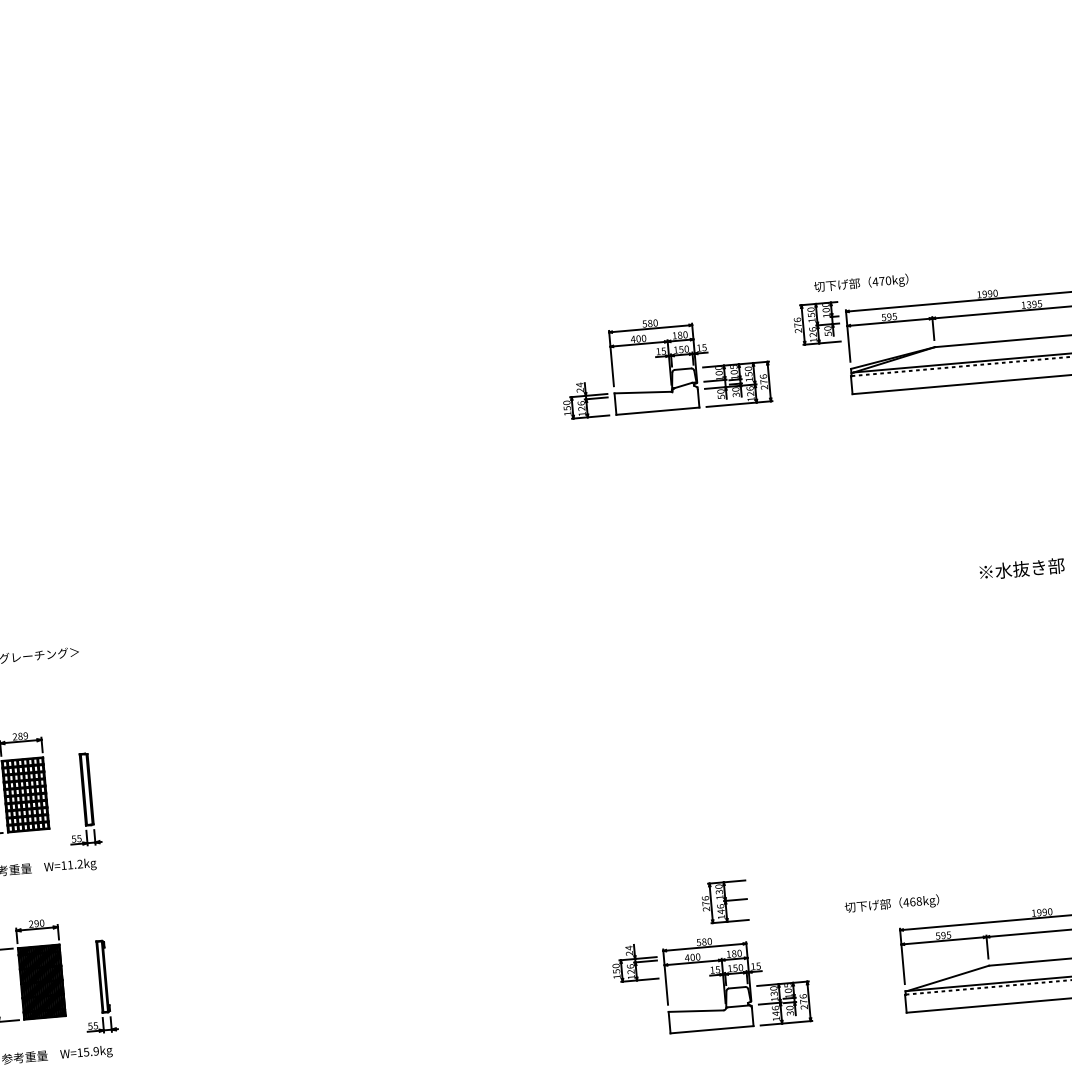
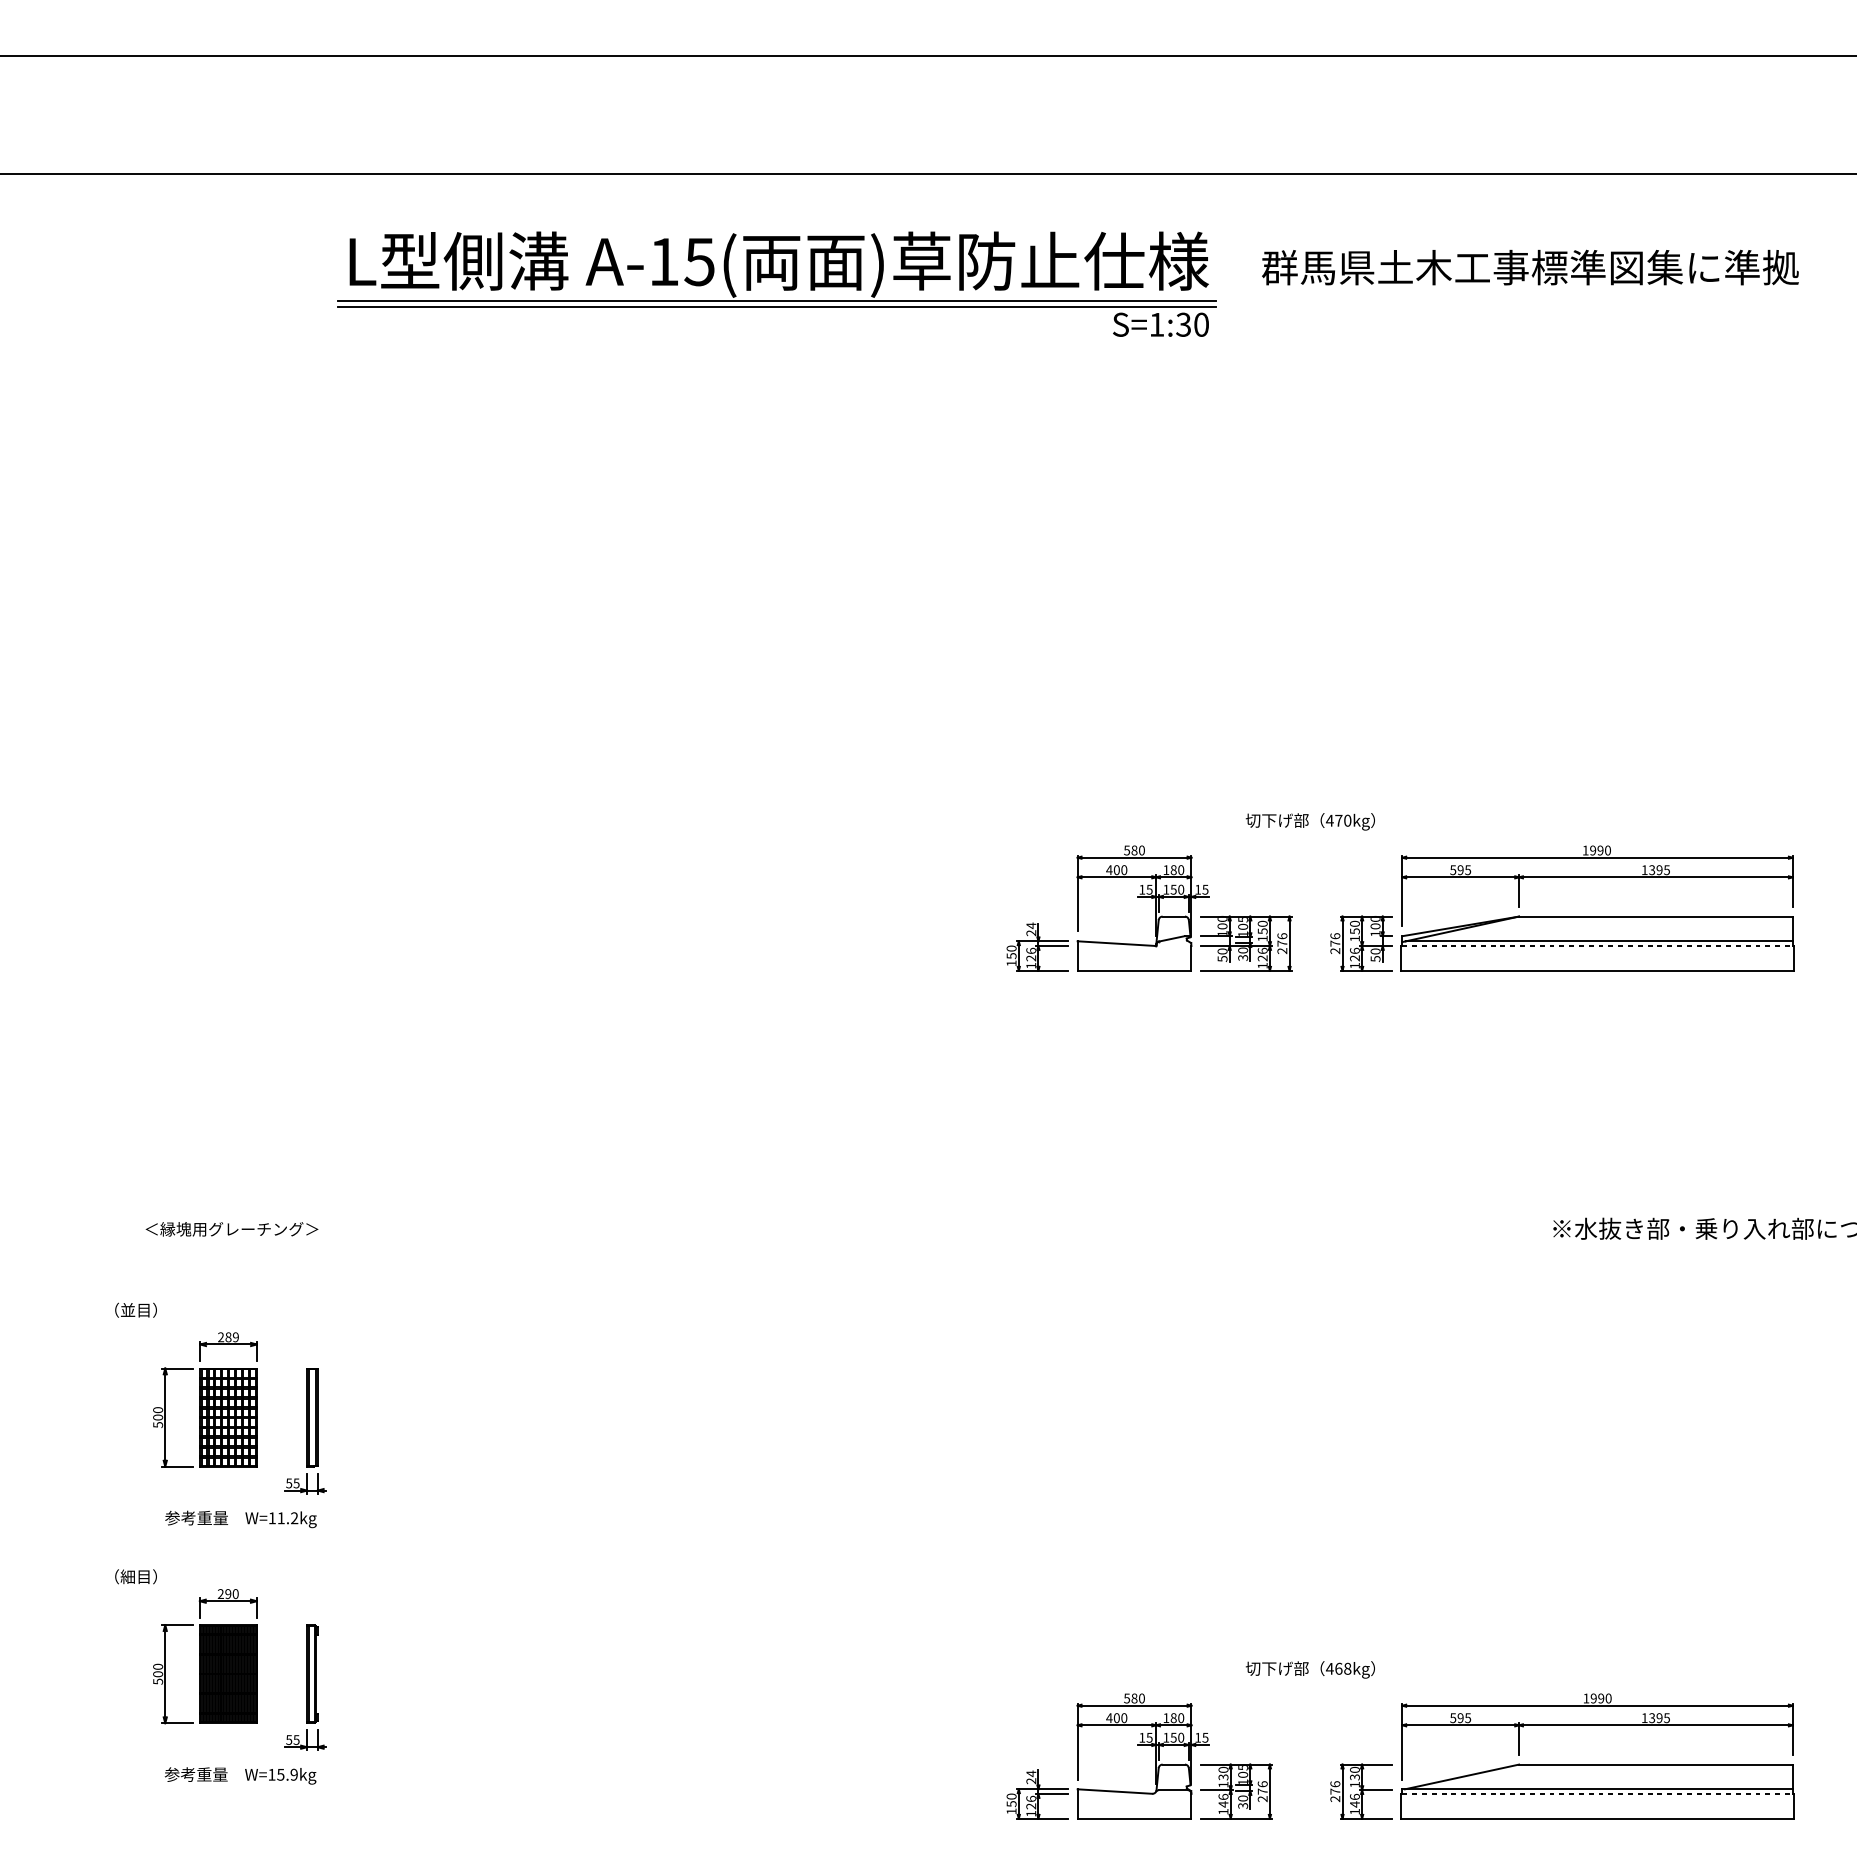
text: (860, 283) -> (1309, 821), moved
part: (817, 323) -> (1361, 943), moved
part: (725, 902) -> (1361, 1791), moved
text: (891, 904) -> (1309, 1669), moved
part: (634, 962) -> (1037, 1794), moved

